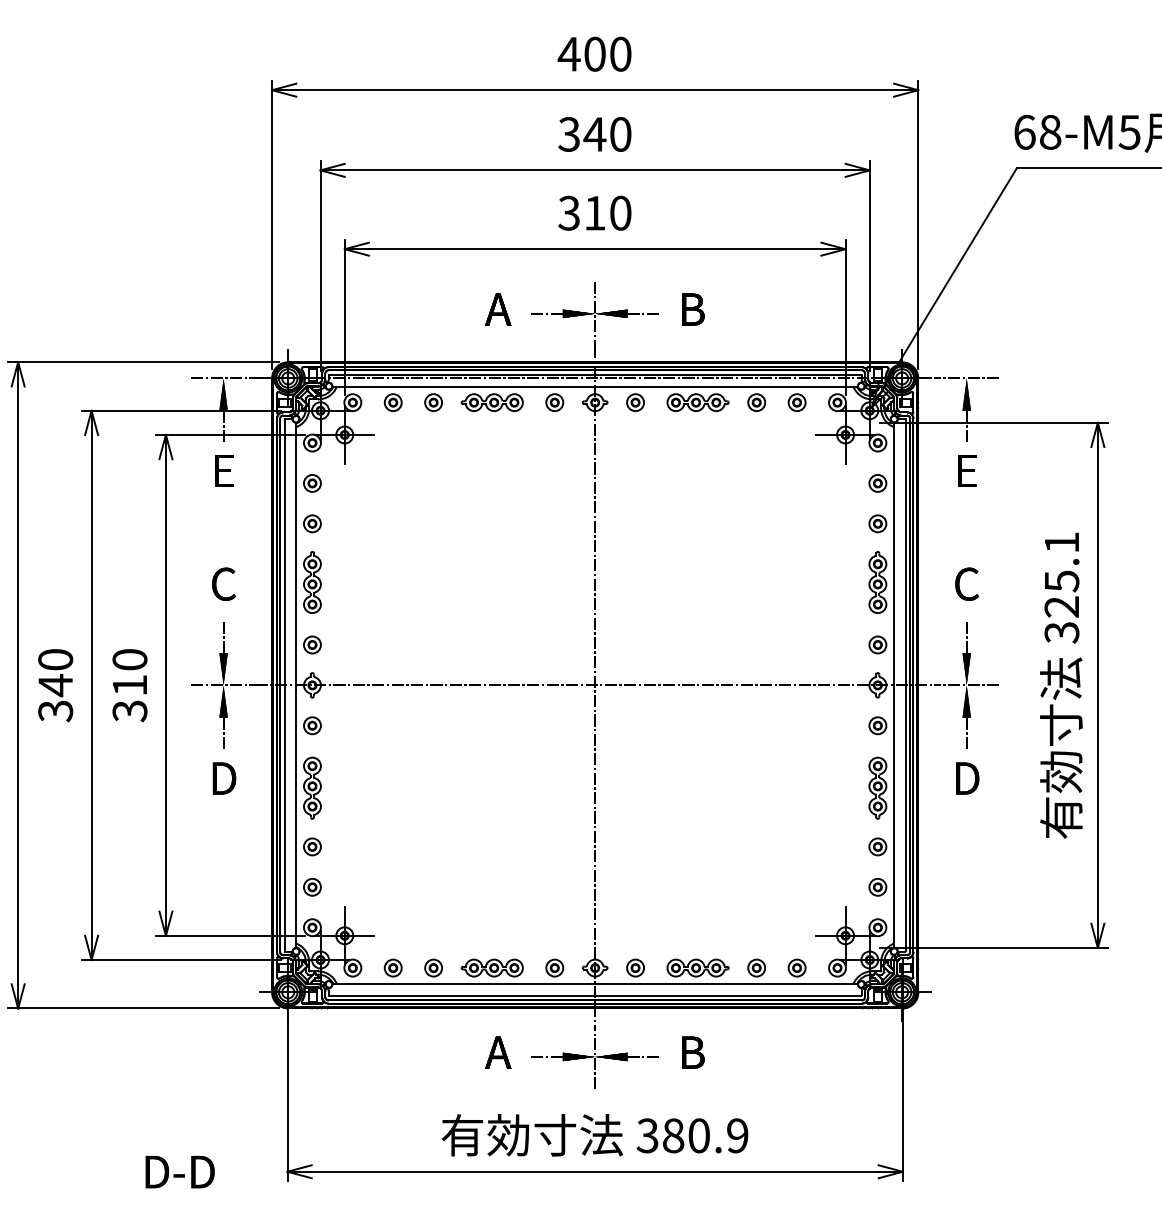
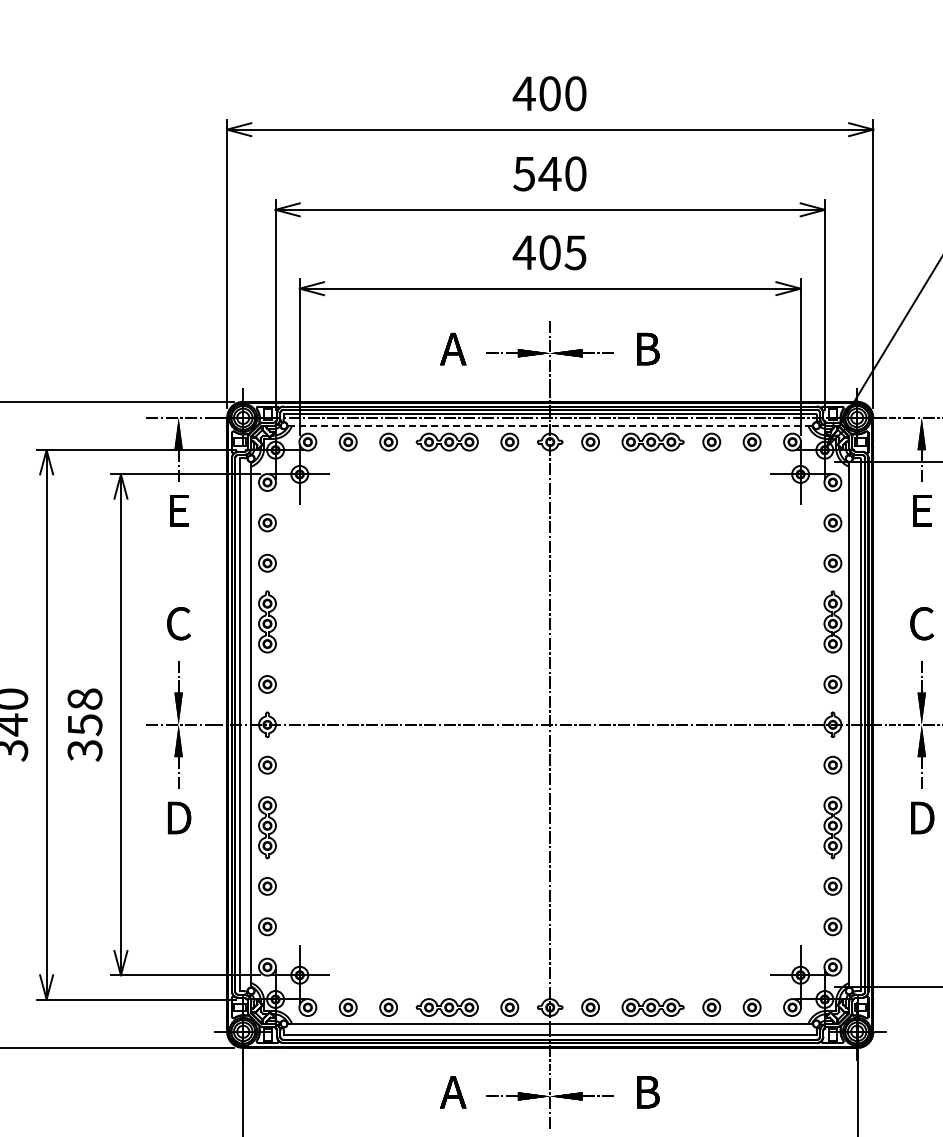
text: (568, 134) -> (523, 173), 340 -> 540
text: (594, 212) -> (549, 251), 310 -> 405
line: (595, 386) -> (550, 425), solid -> dashed
text: (129, 672) -> (84, 711), 310 -> 358

